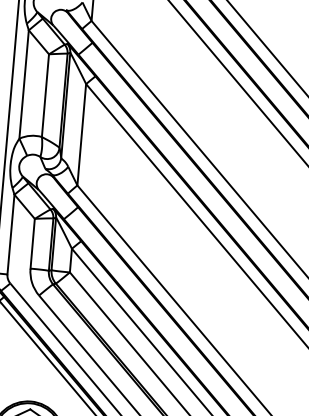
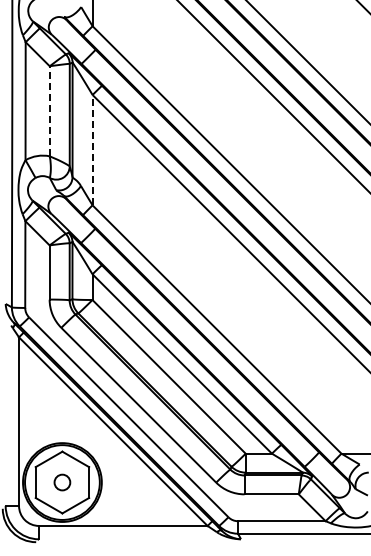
line: (45, 94) -> (49, 110), solid -> dashed
line: (81, 134) -> (92, 149), solid -> dashed

